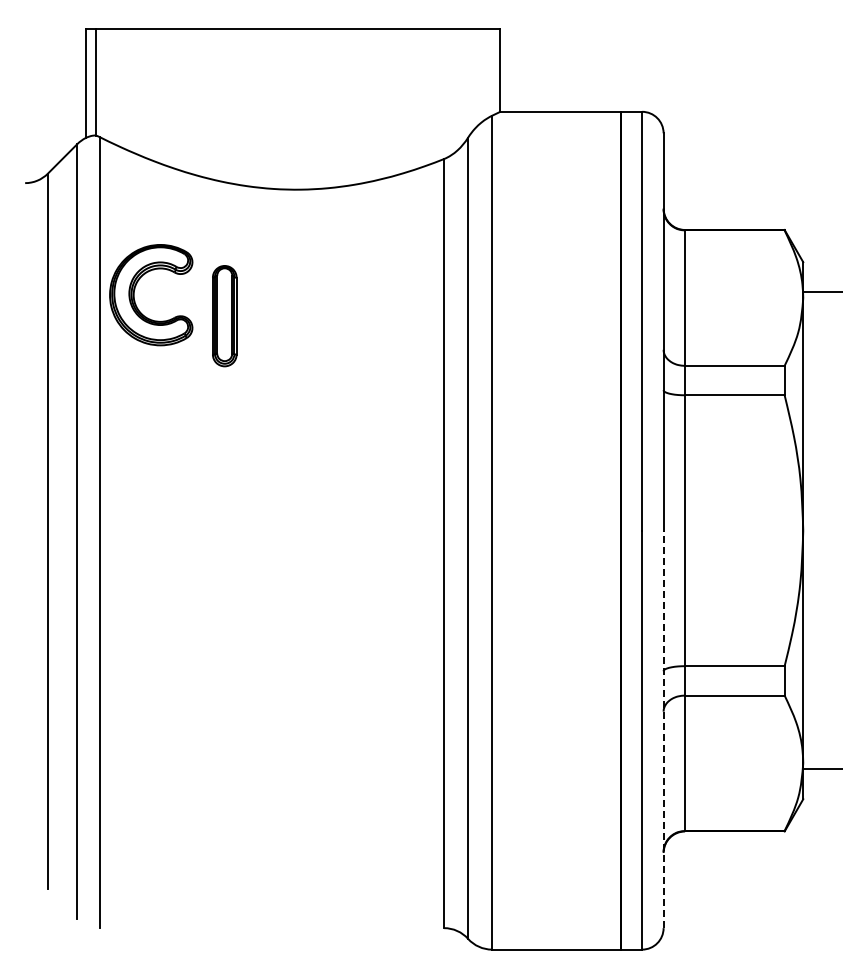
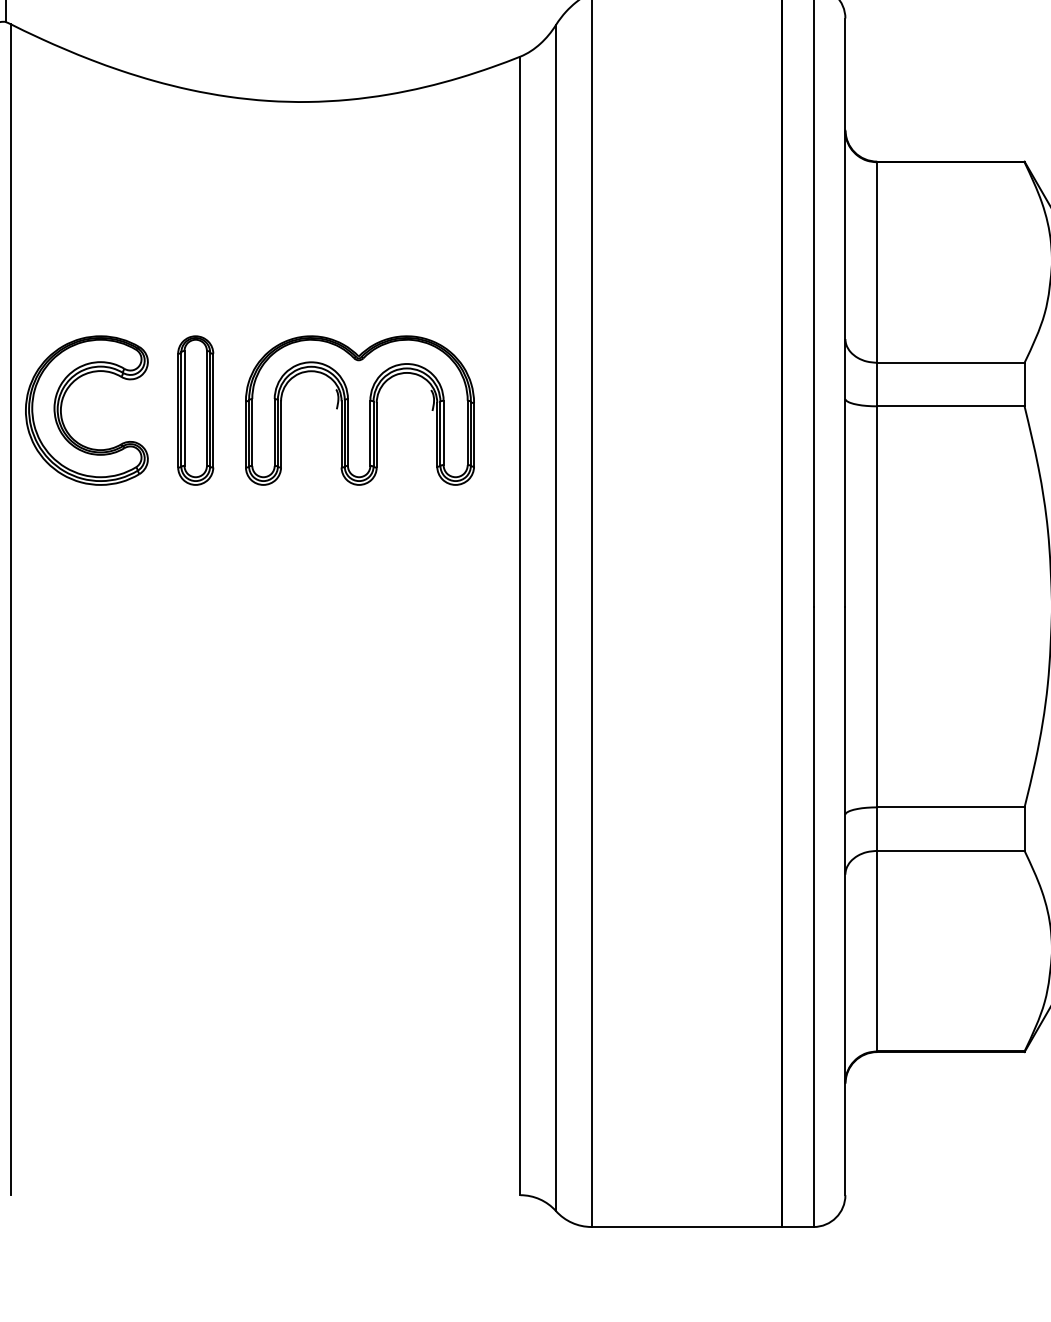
part: (135, 300) -> (63, 418), moved
part: (224, 316) -> (195, 411), moved
part: (335, 398) -> (359, 411), added
line: (663, 729) -> (845, 901), dashed -> solid

